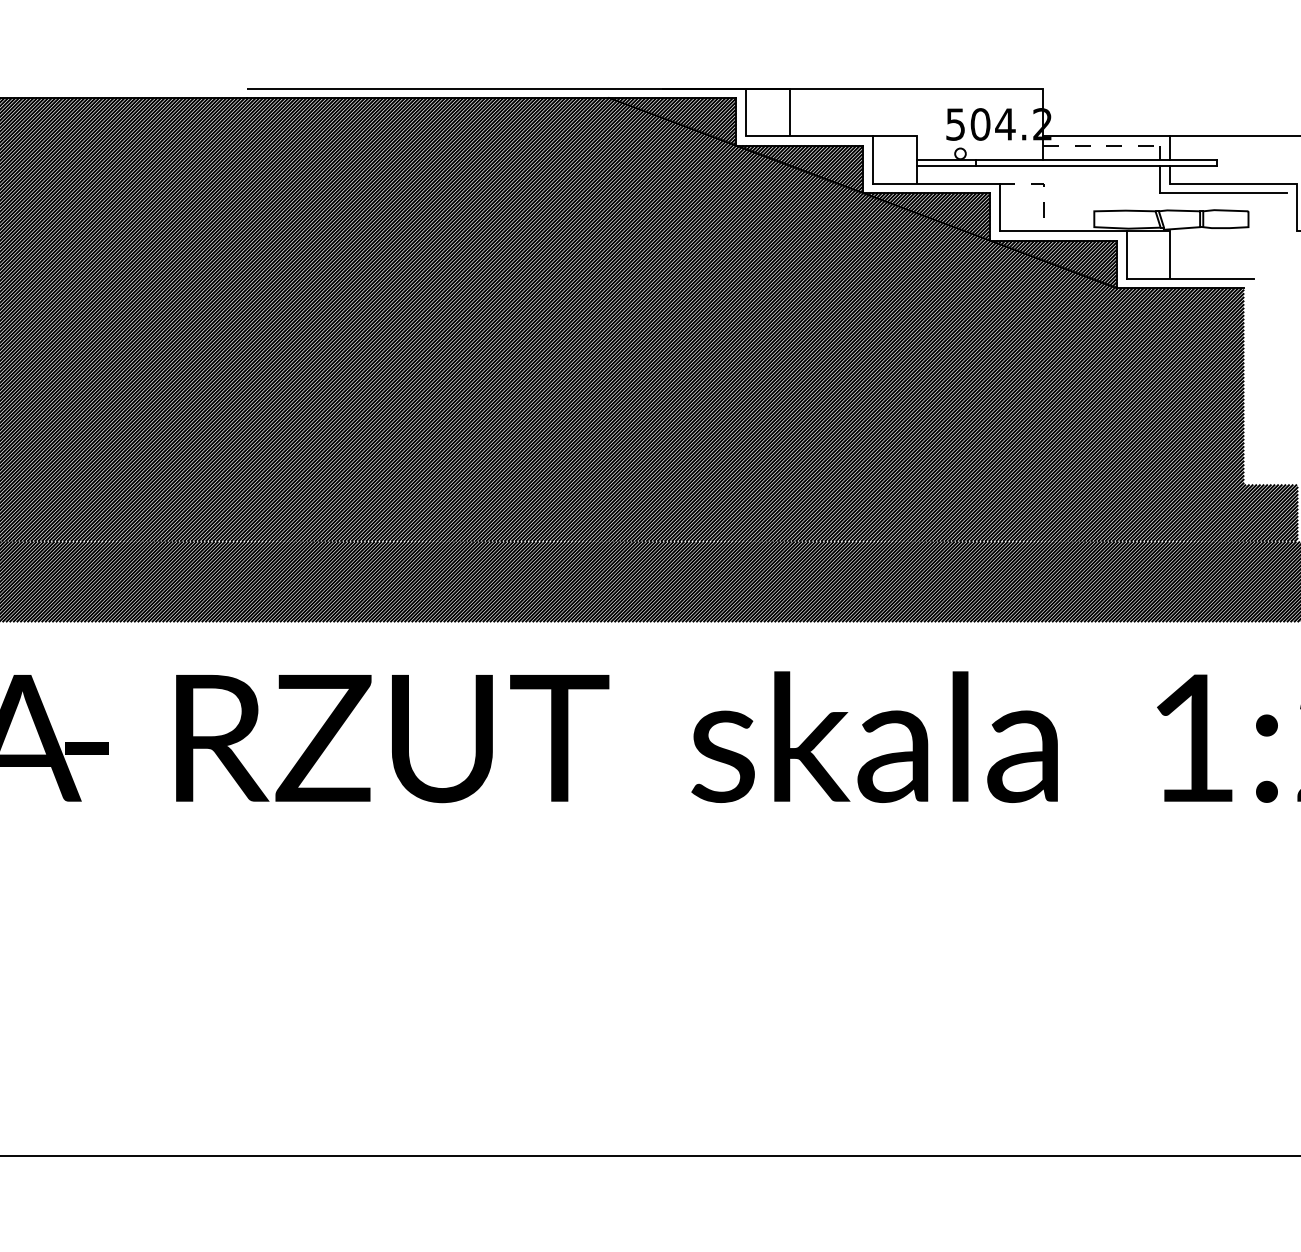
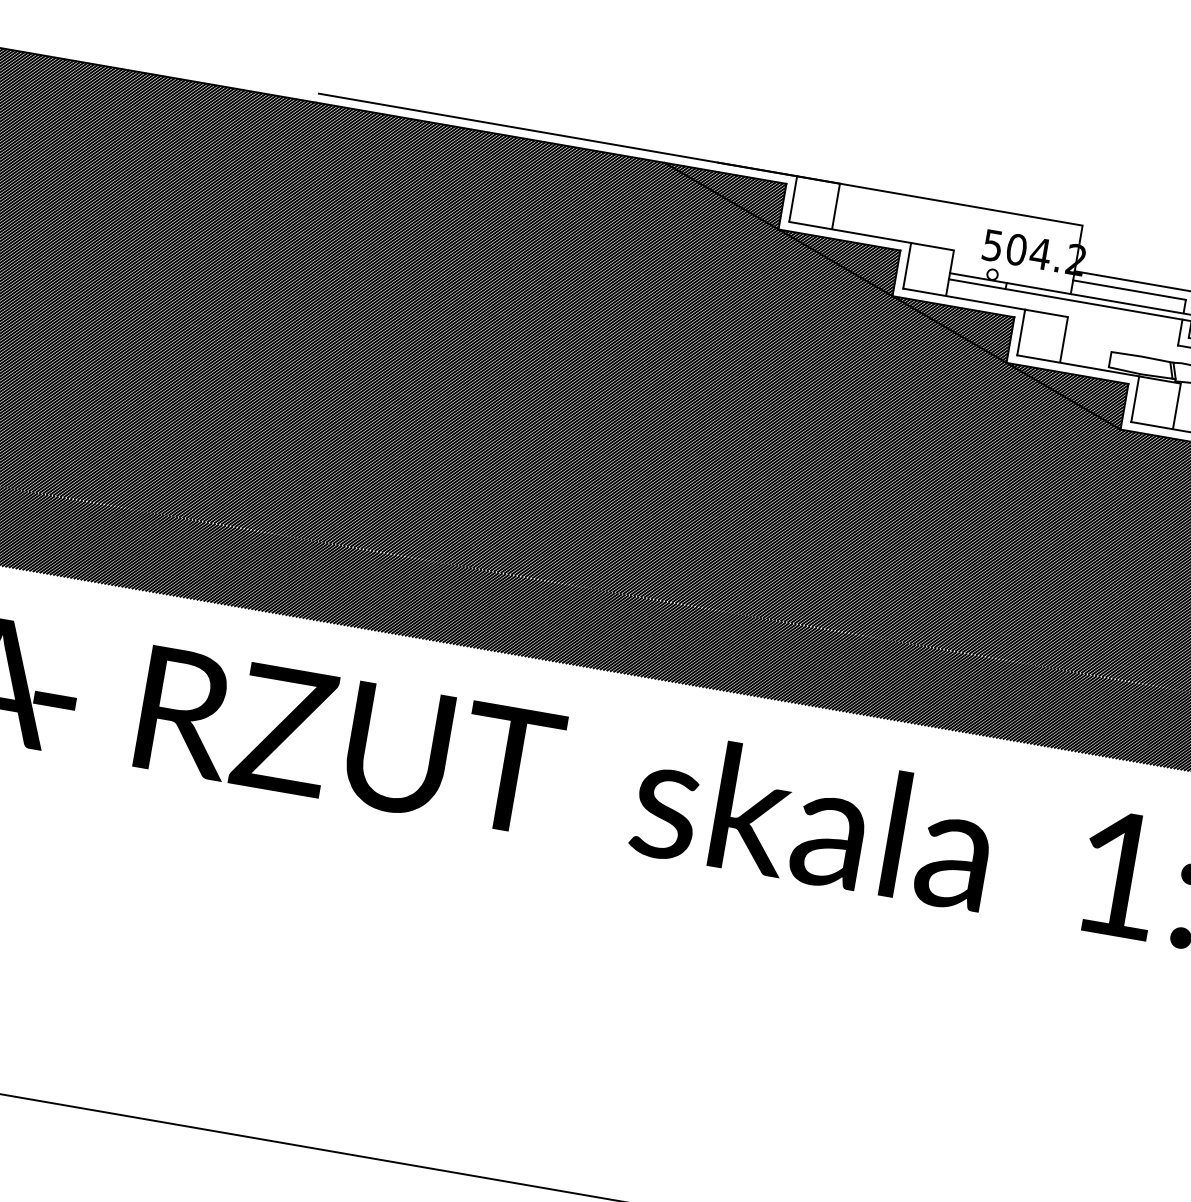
line: (1101, 145) -> (1129, 290), dashed -> solid
line: (1044, 184) -> (1068, 318), dashed -> solid

